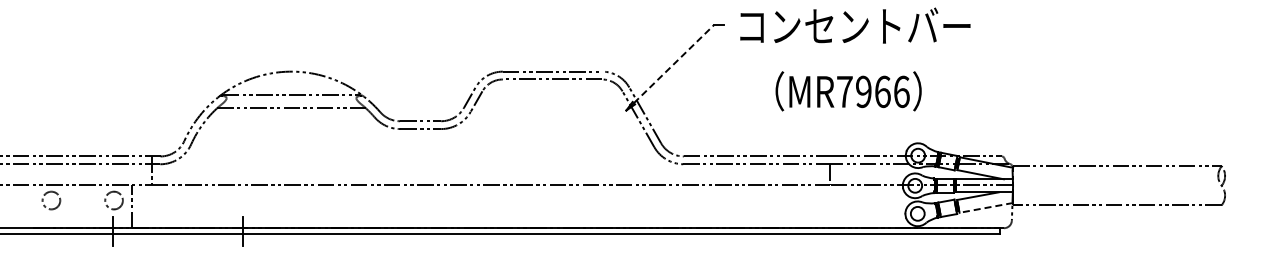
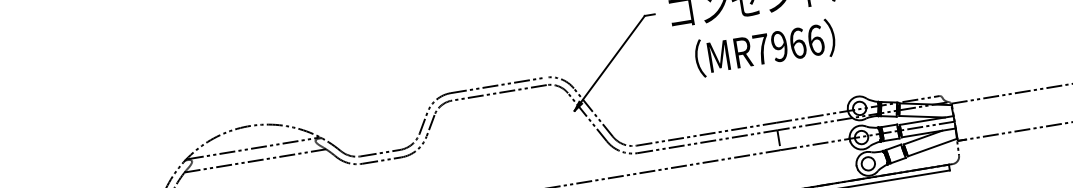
line: (673, 64) -> (612, 59), dashed -> solid
text: (848, 91) -> (765, 48), moved
line: (985, 207) -> (931, 147), dashed -> solid

